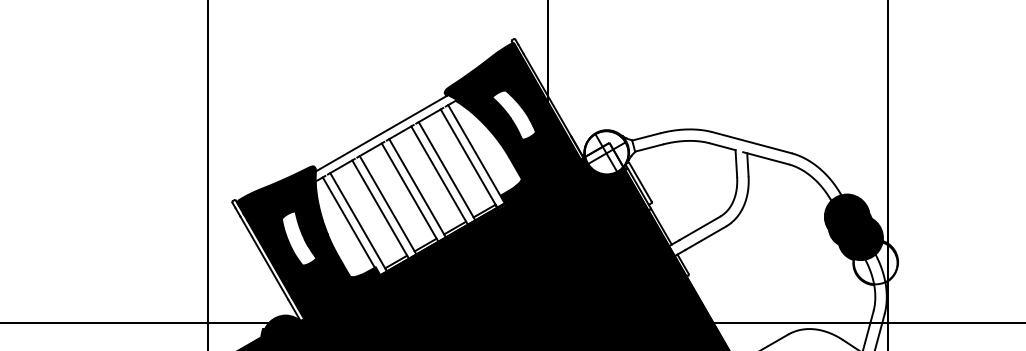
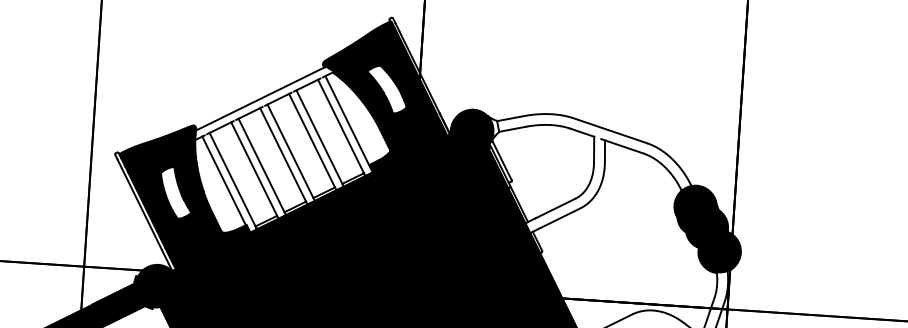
fill: (606, 152) -> (472, 130), added
fill: (875, 262) -> (719, 251), added

